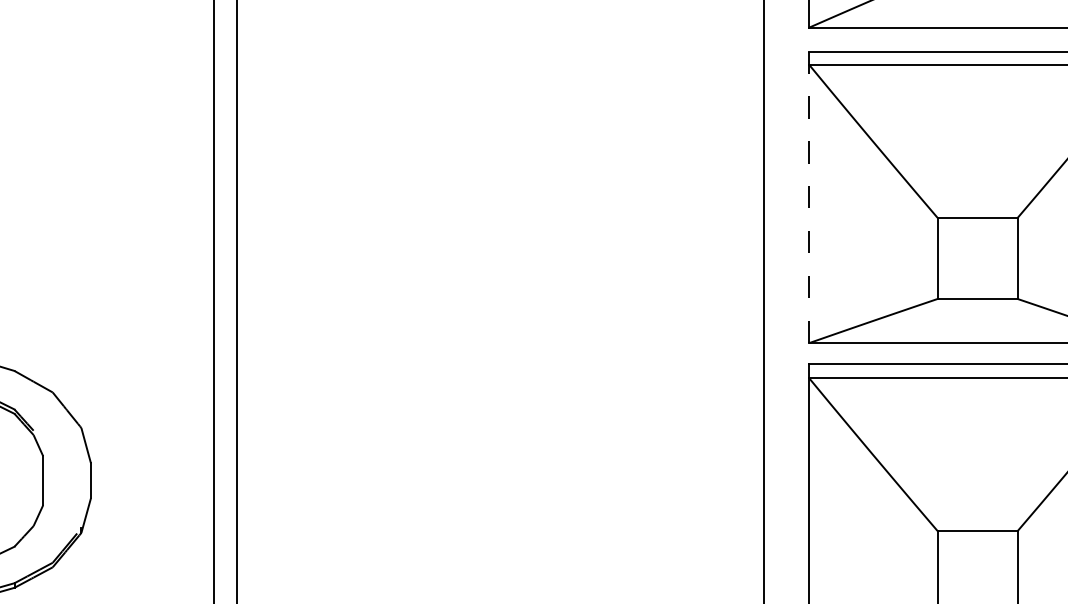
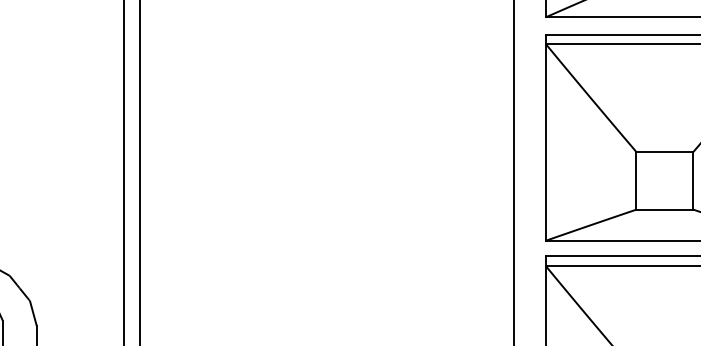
line: (809, 197) -> (545, 137), dashed -> solid

